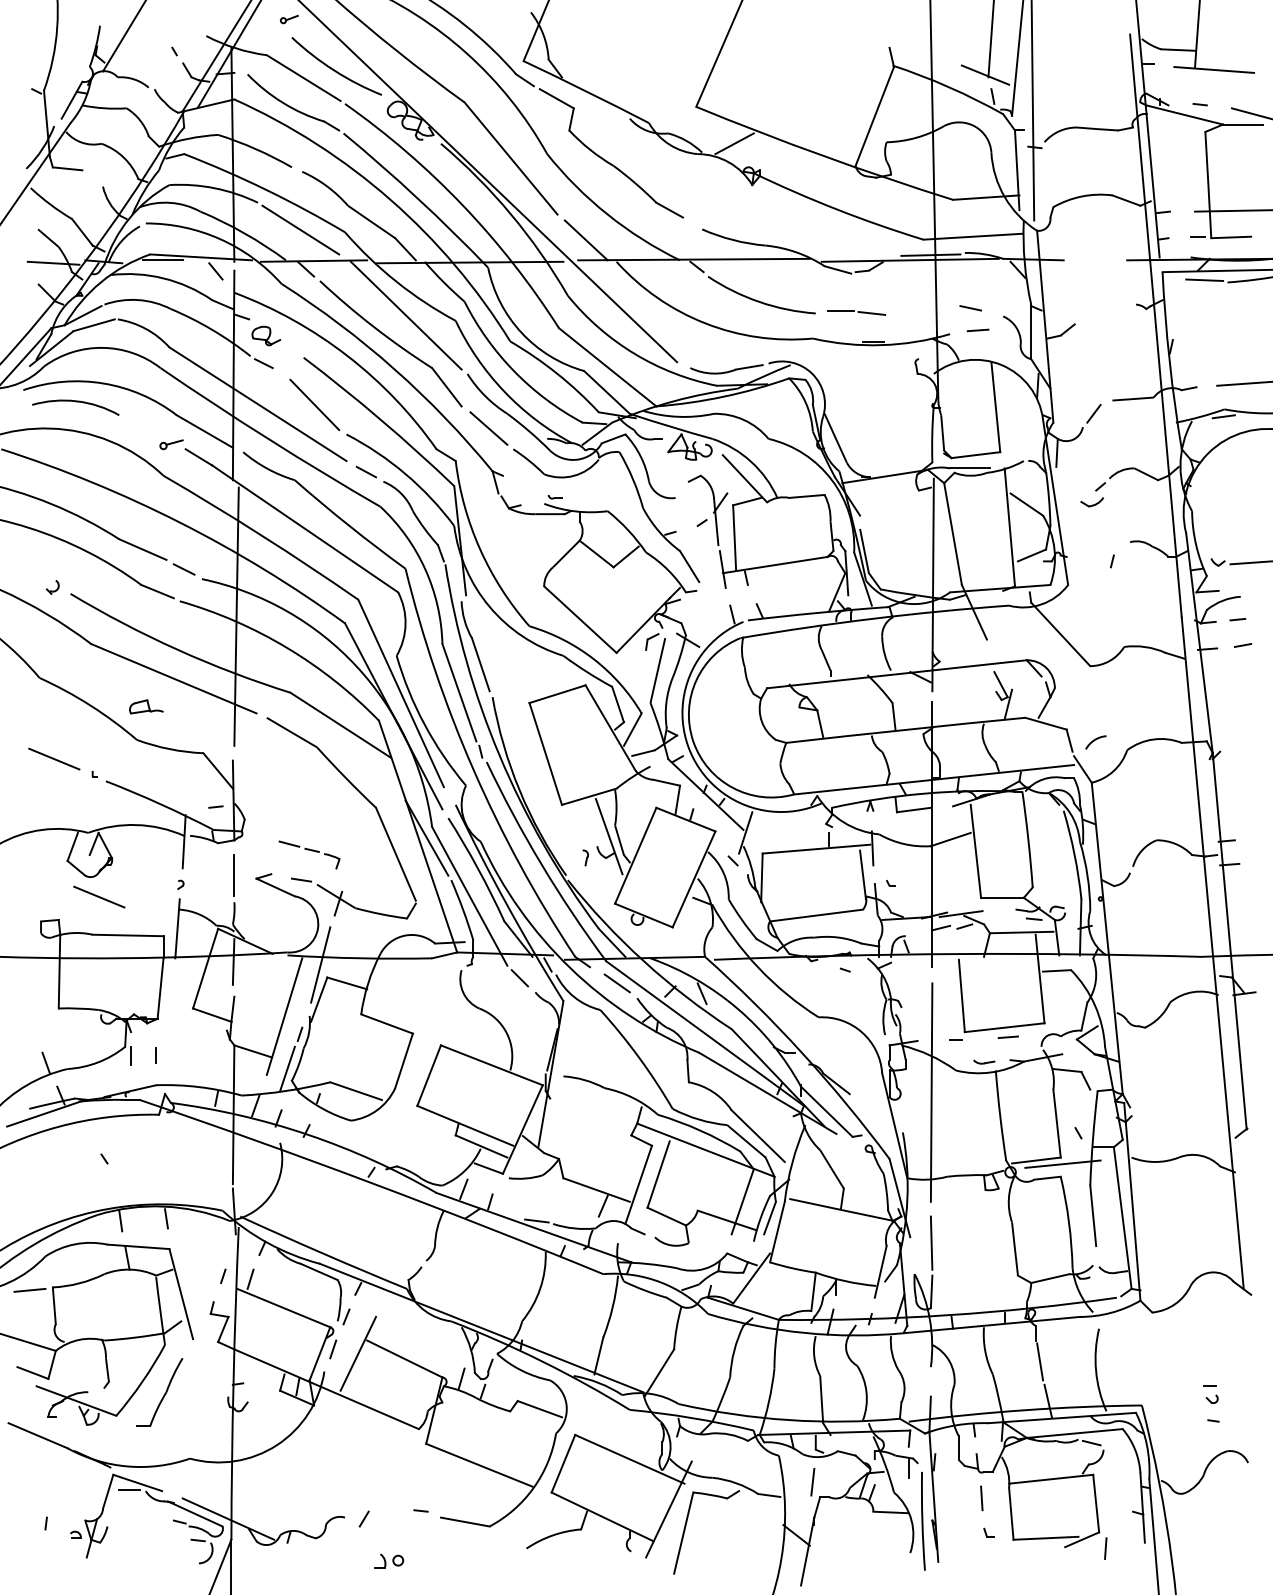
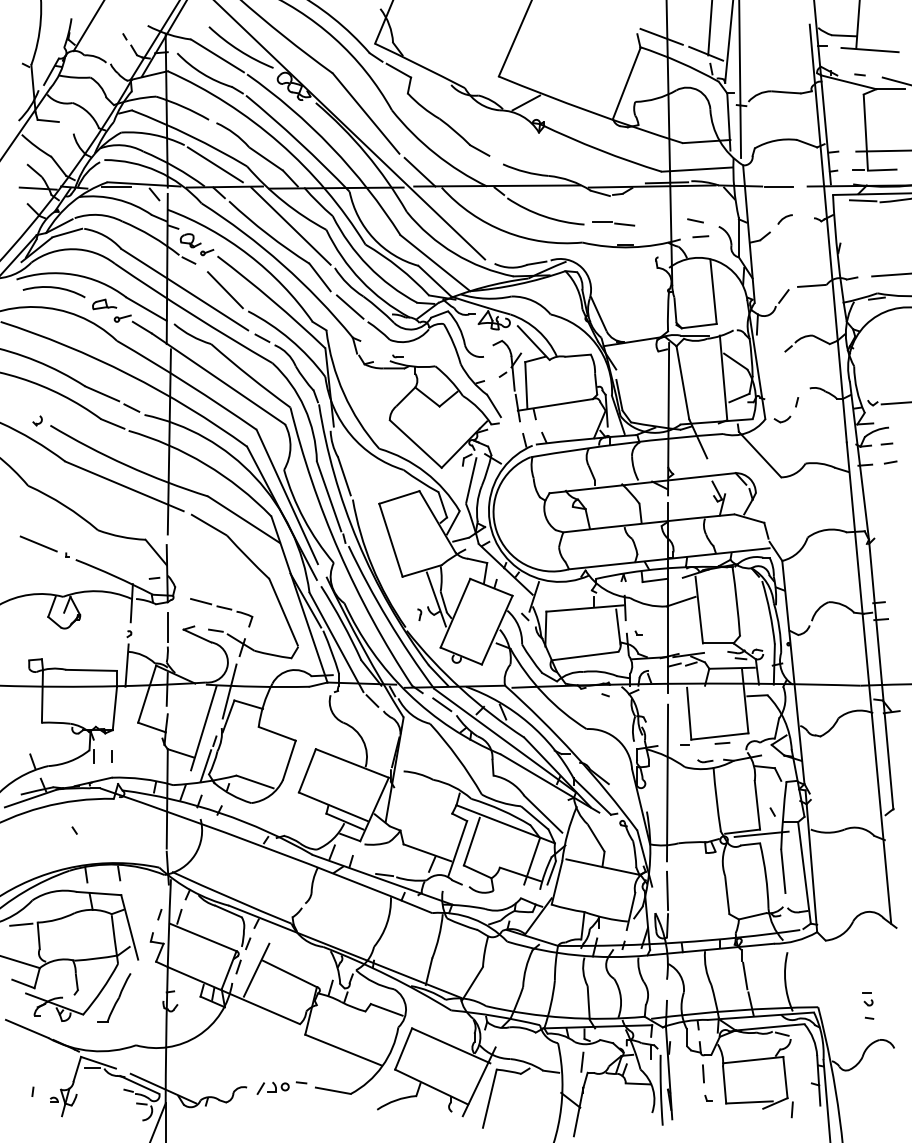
part: (289, 19) -> (207, 252), moved
line: (923, 51) -> (661, 36), added
line: (1087, 260) -> (779, 186), added
part: (1092, 502) -> (782, 419), moved
part: (146, 706) -> (104, 304), moved
arc: (1094, 741) -> (784, 218), moved
part: (309, 854) -> (221, 612), size x1.43
line: (99, 896) -> (71, 642), removed
part: (389, 1560) -> (278, 1086), moved

